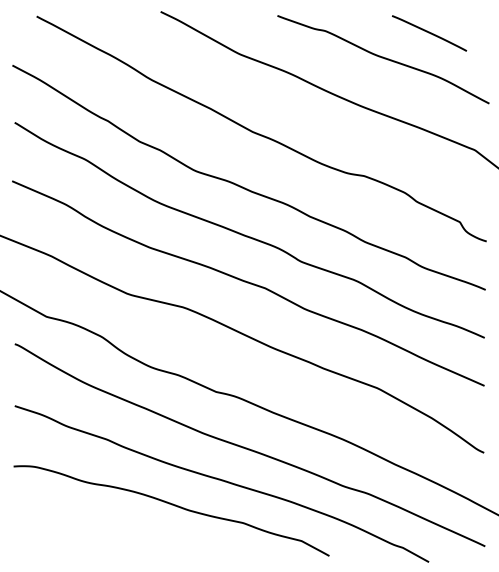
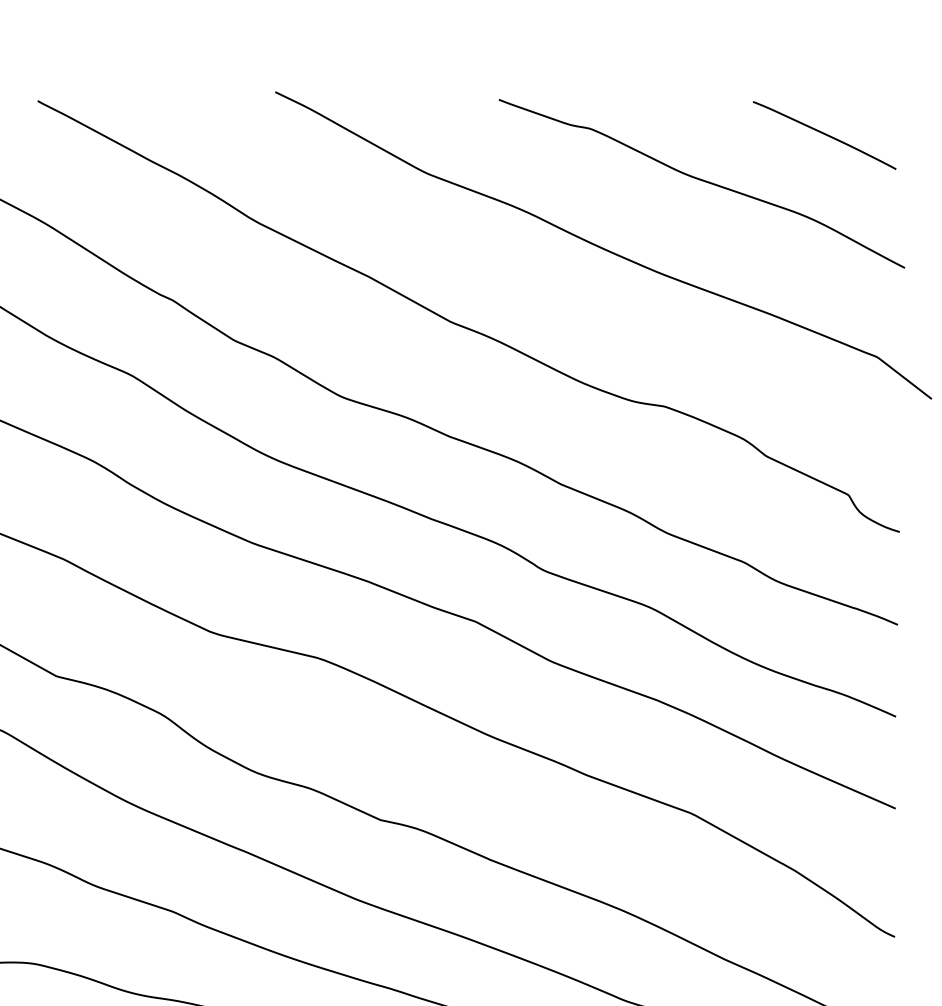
line: (429, 33) -> (824, 135), moved

